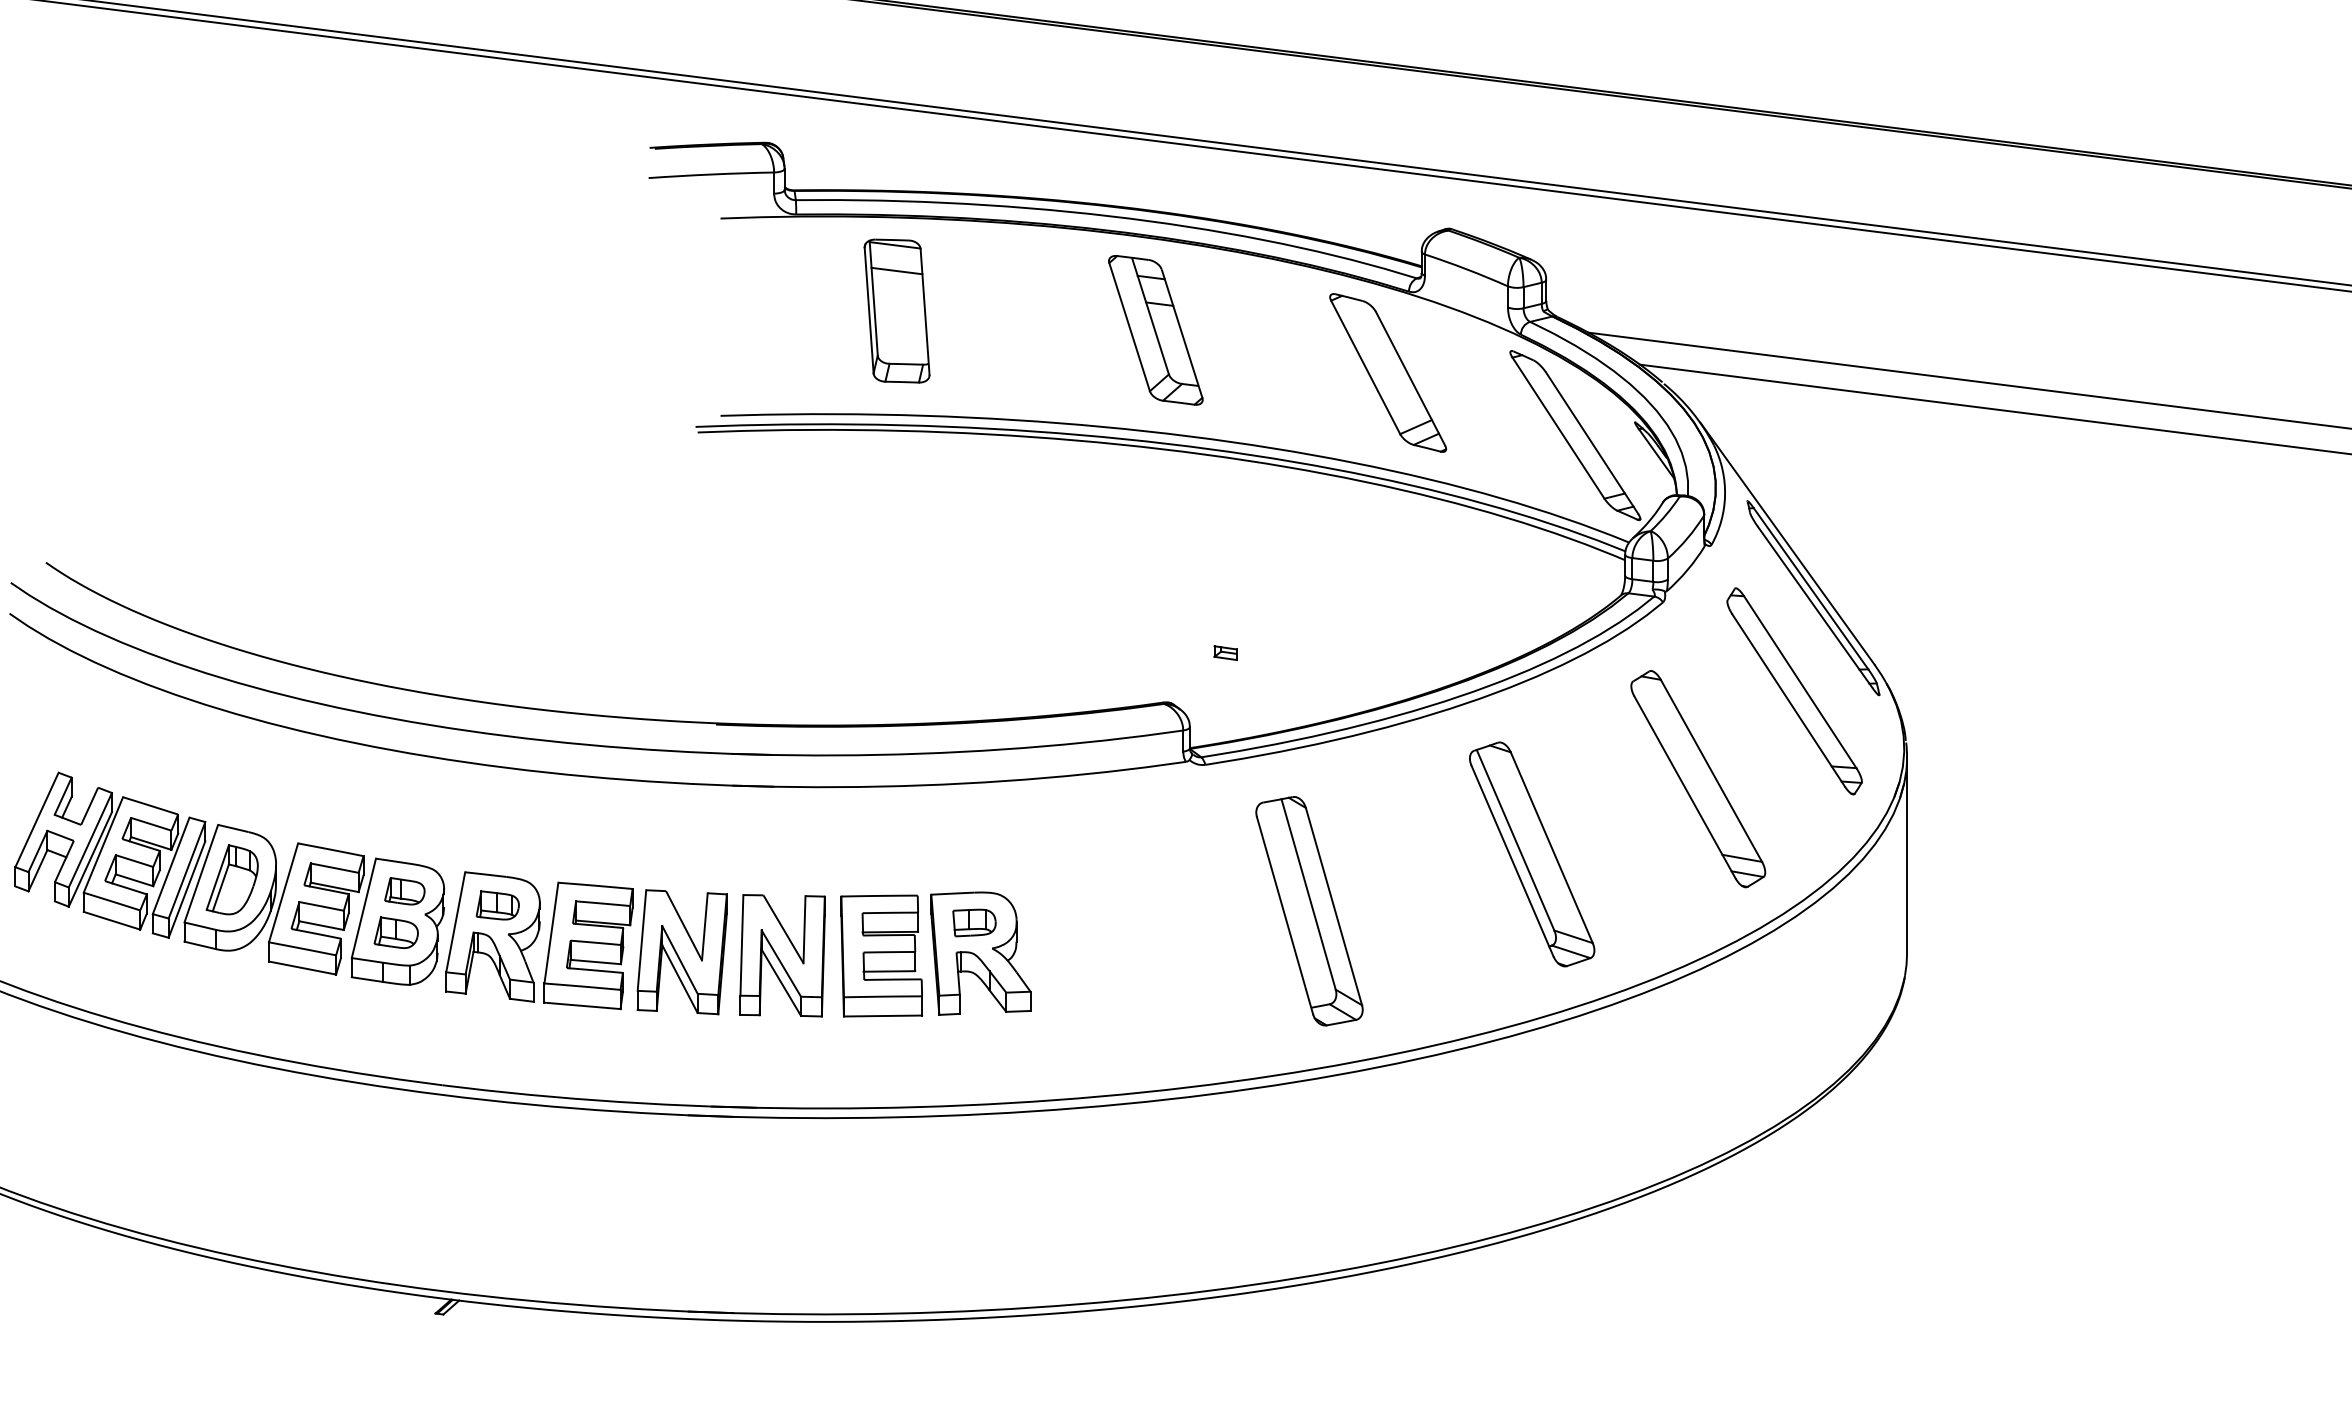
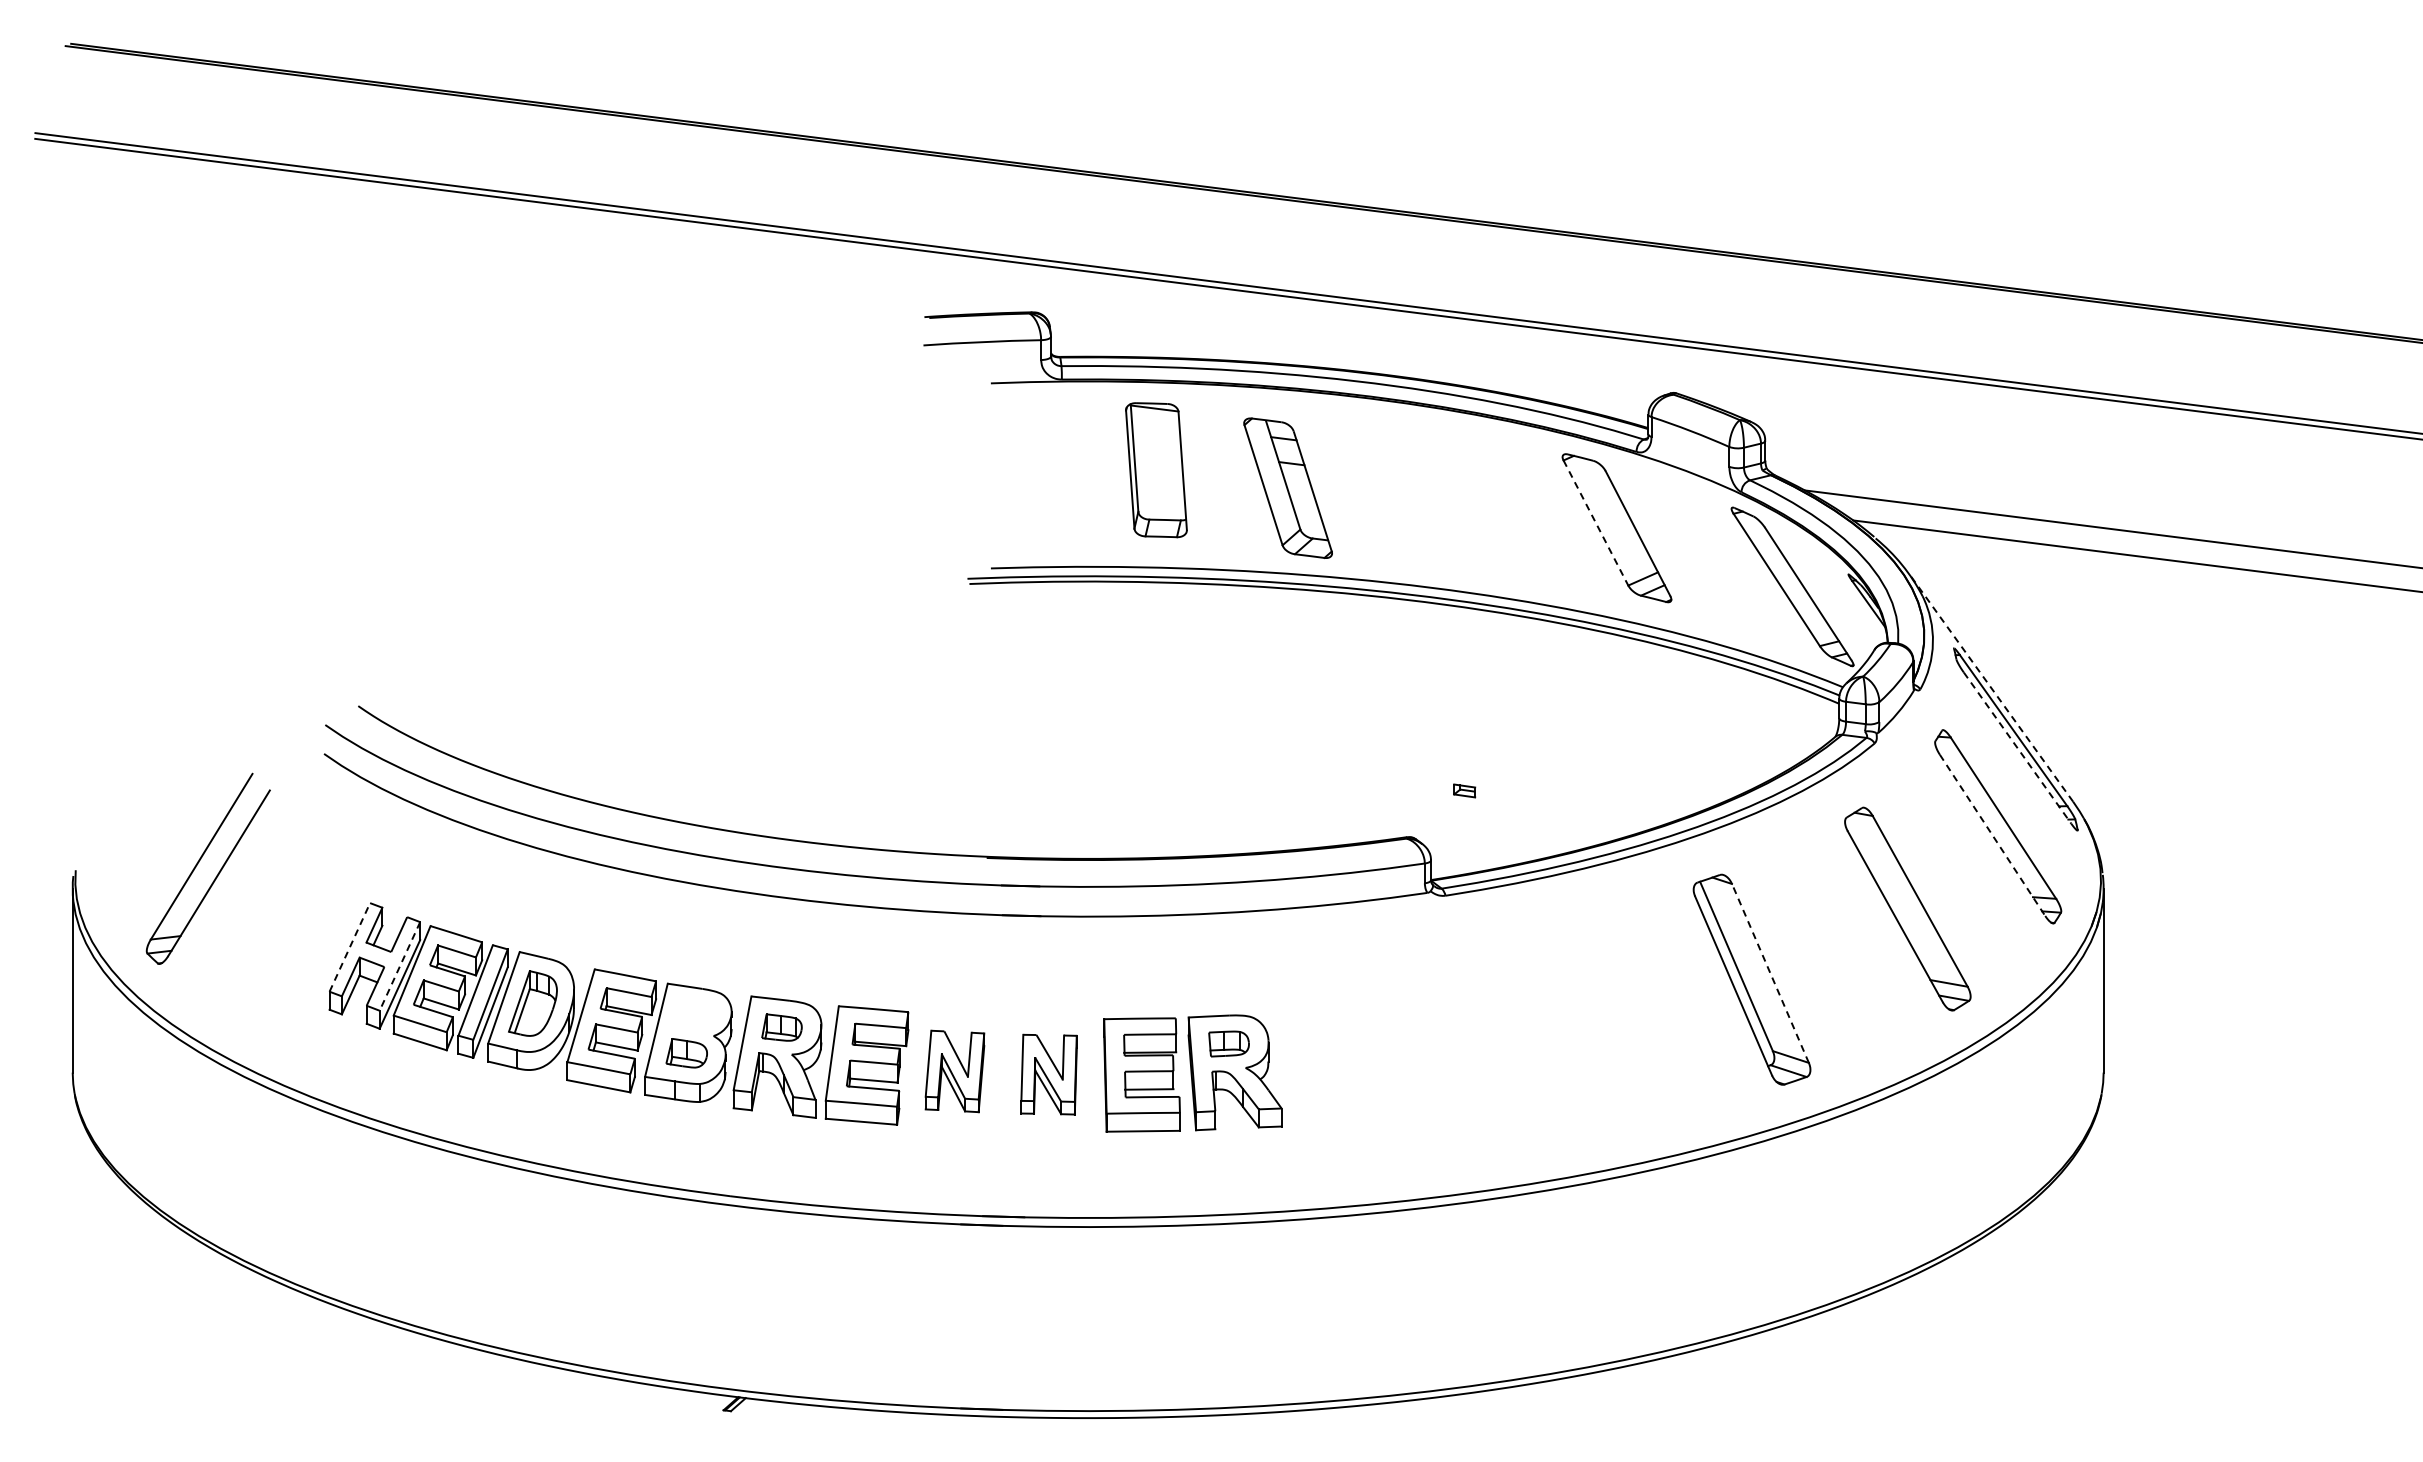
line: (897, 270) -> (1156, 432), removed
part: (1155, 329) -> (1287, 487), moved
line: (1366, 367) -> (1596, 523), solid -> dashed
line: (1787, 543) -> (1991, 688), solid -> dashed
line: (1815, 607) -> (2017, 748), solid -> dashed
line: (1788, 700) -> (1992, 835), solid -> dashed
line: (36, 820) -> (349, 947), solid -> dashed
line: (89, 840) -> (399, 966), solid -> dashed
line: (1551, 846) -> (1770, 972), solid -> dashed
part: (404, 891) -> (694, 1014), removed
part: (1309, 911) -> (1543, 1033), removed
part: (681, 952) -> (954, 1071), size x0.7
part: (781, 955) -> (1048, 1074), size x0.7

